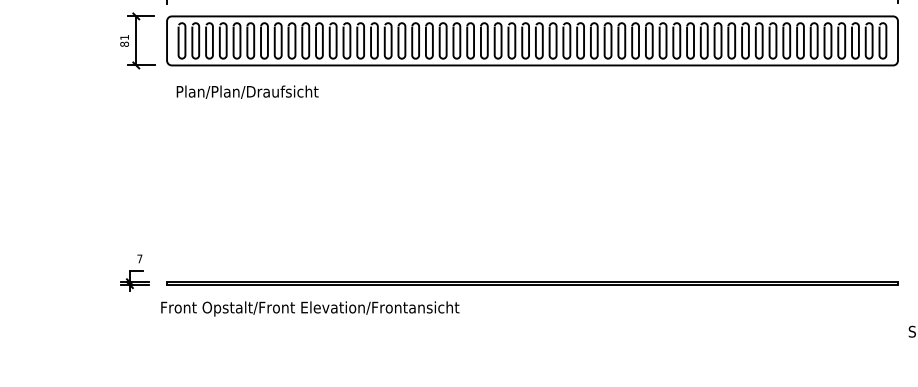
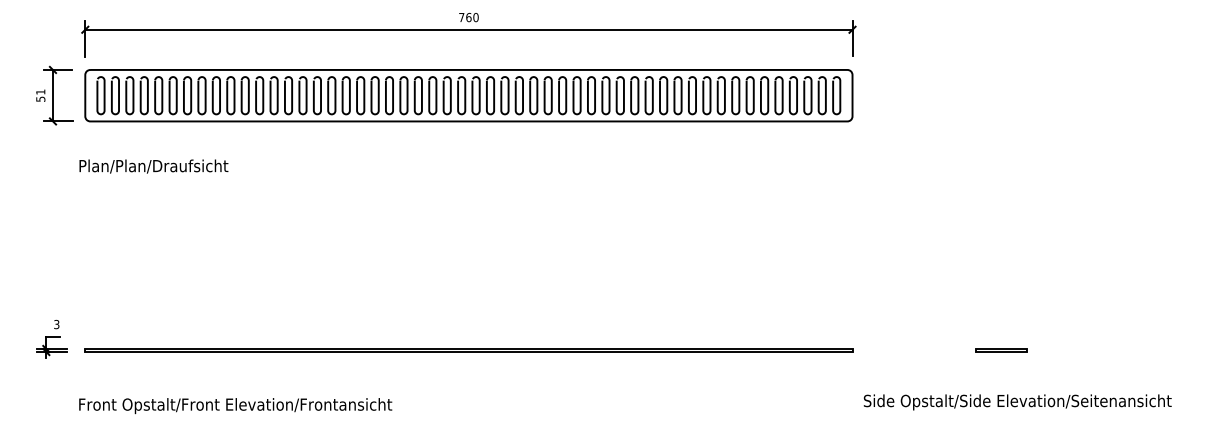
text: (124, 43) -> (40, 98), 81 -> 51
text: (247, 92) -> (153, 166), moved
text: (139, 258) -> (56, 324), 7 -> 3
text: (310, 309) -> (235, 406), moved

